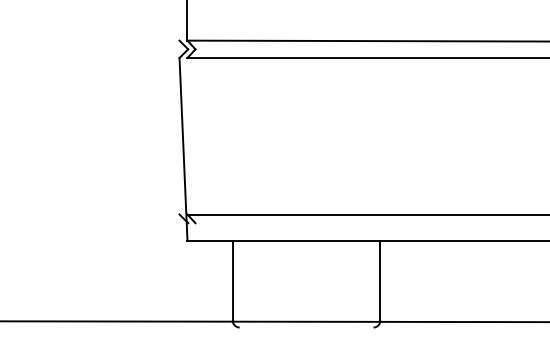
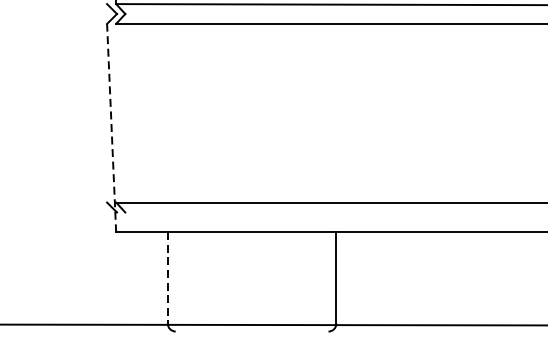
line: (183, 148) -> (111, 127), solid -> dashed
line: (232, 280) -> (167, 277), solid -> dashed

